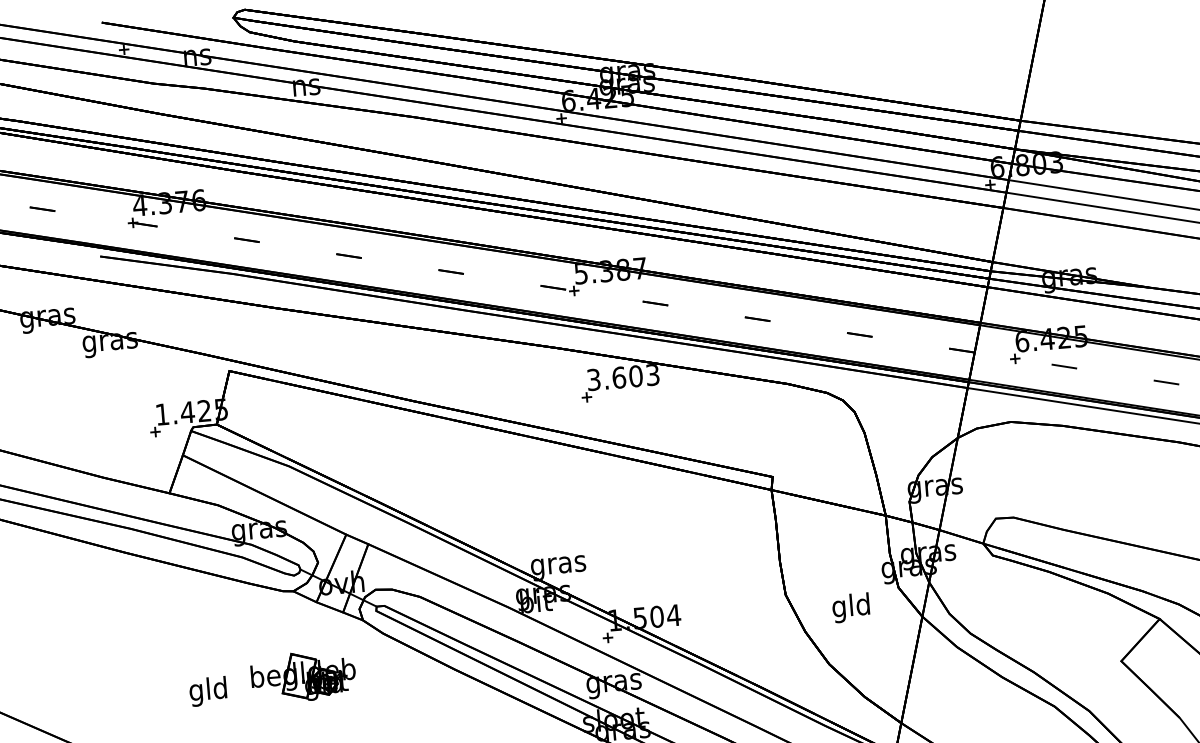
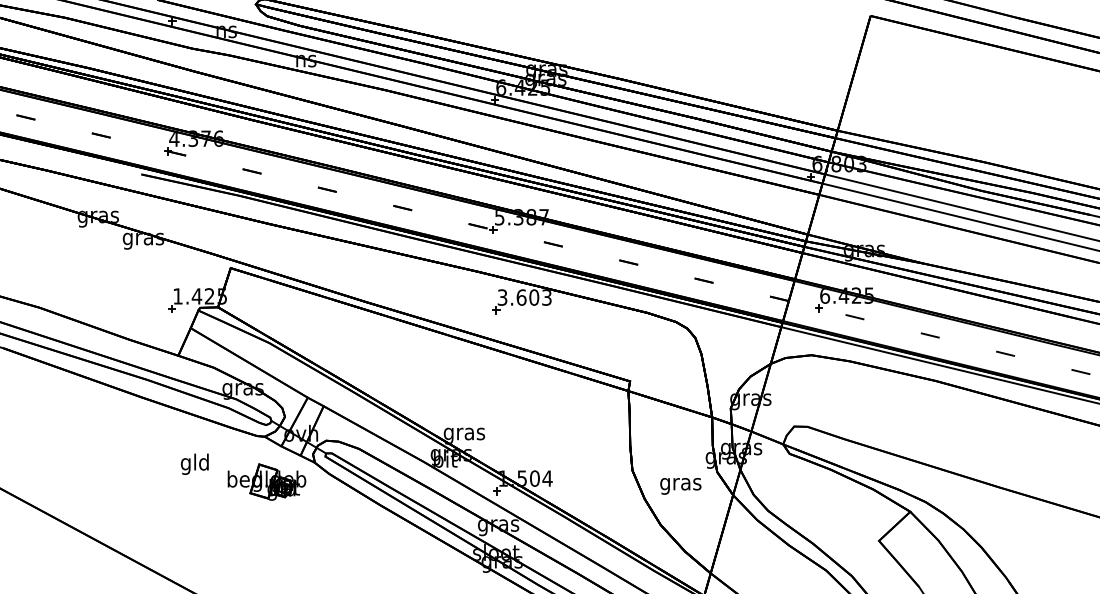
text: (851, 607) -> (680, 483), gld -> gras
part: (302, 675) -> (266, 481), moved
text: (207, 690) -> (194, 463), moved

